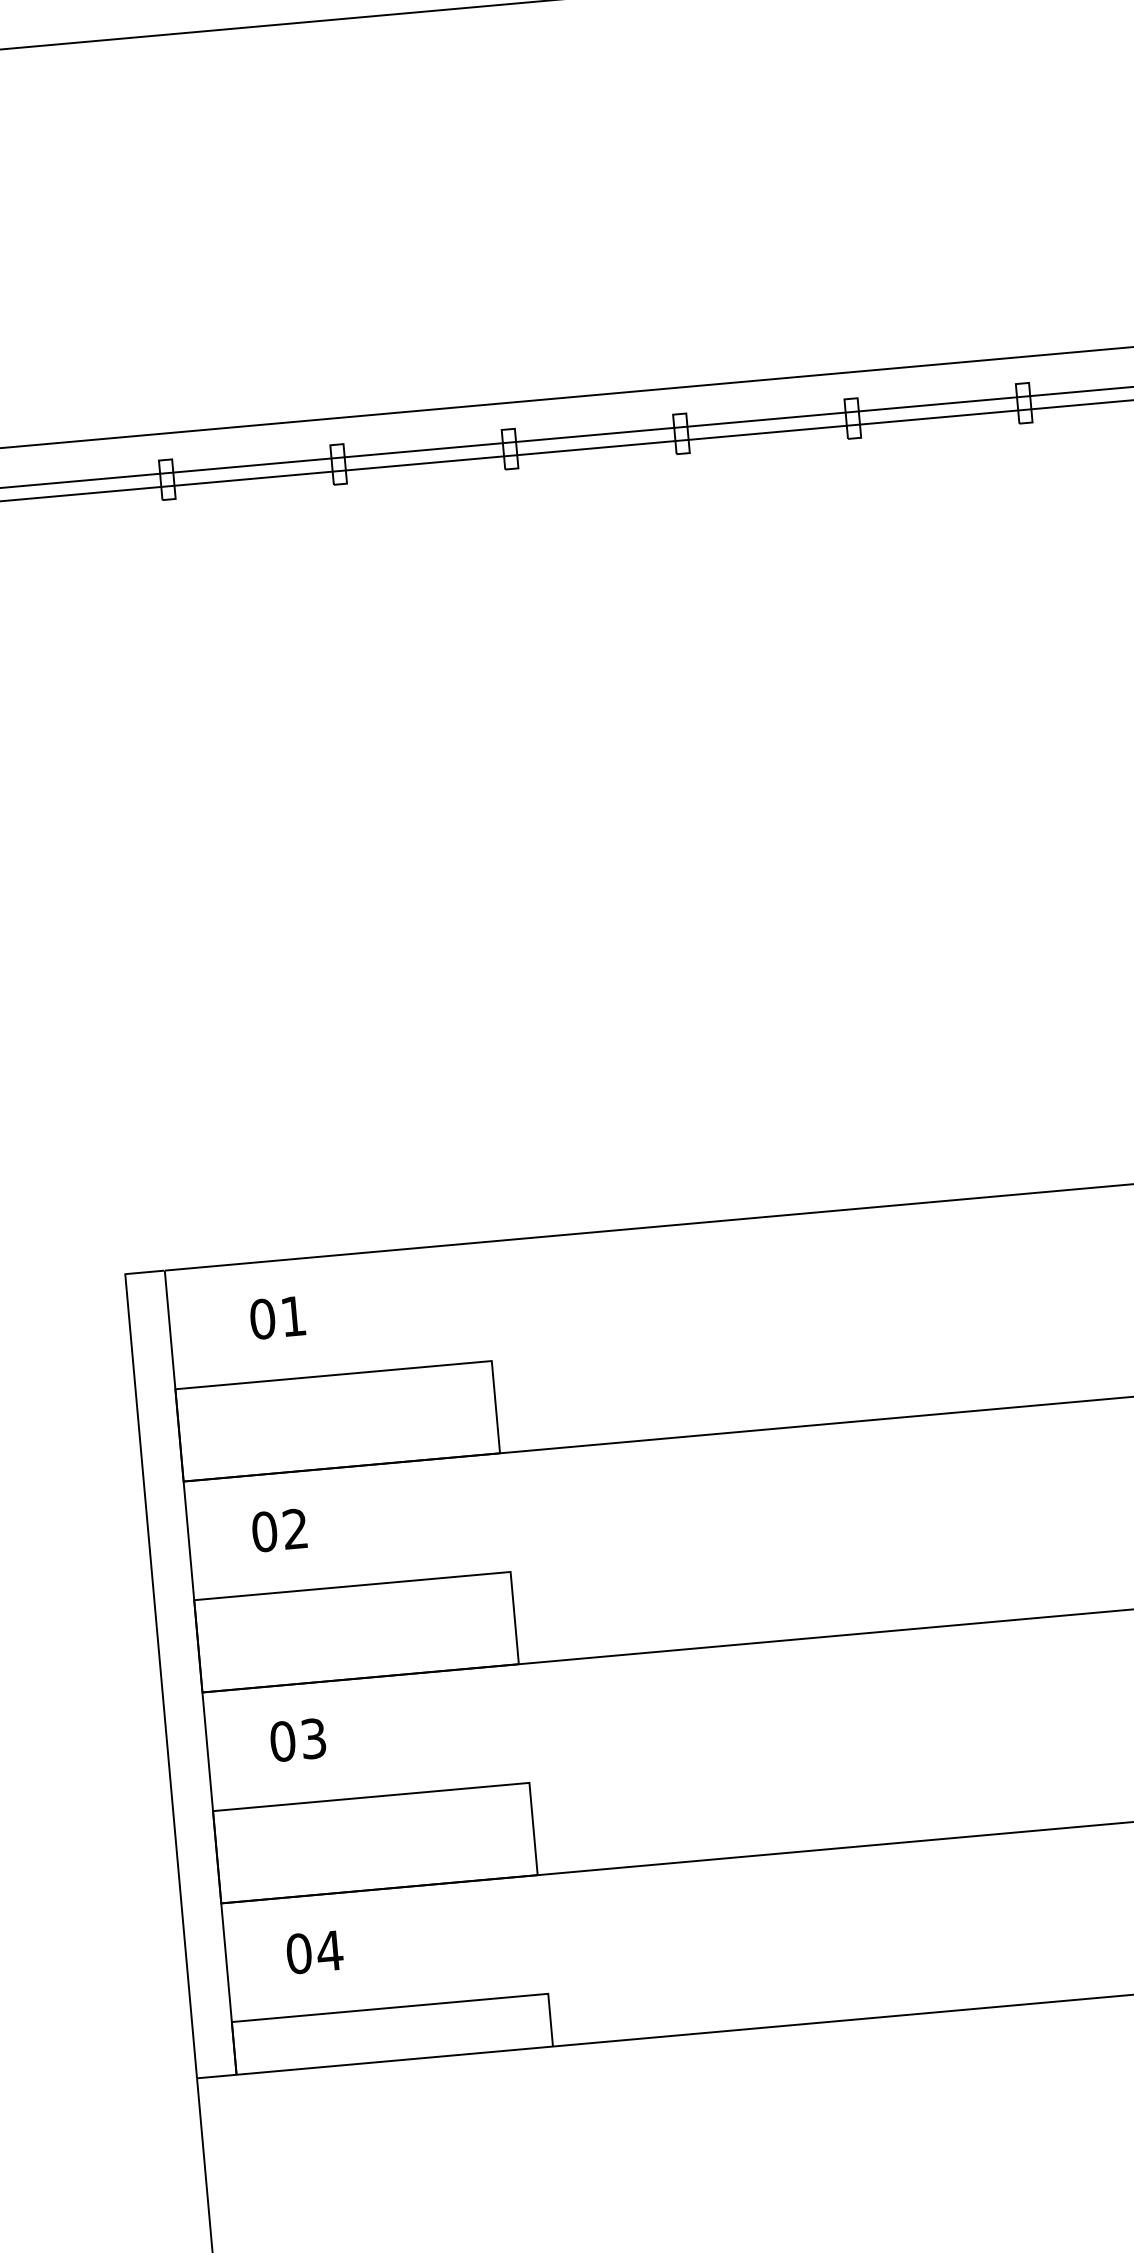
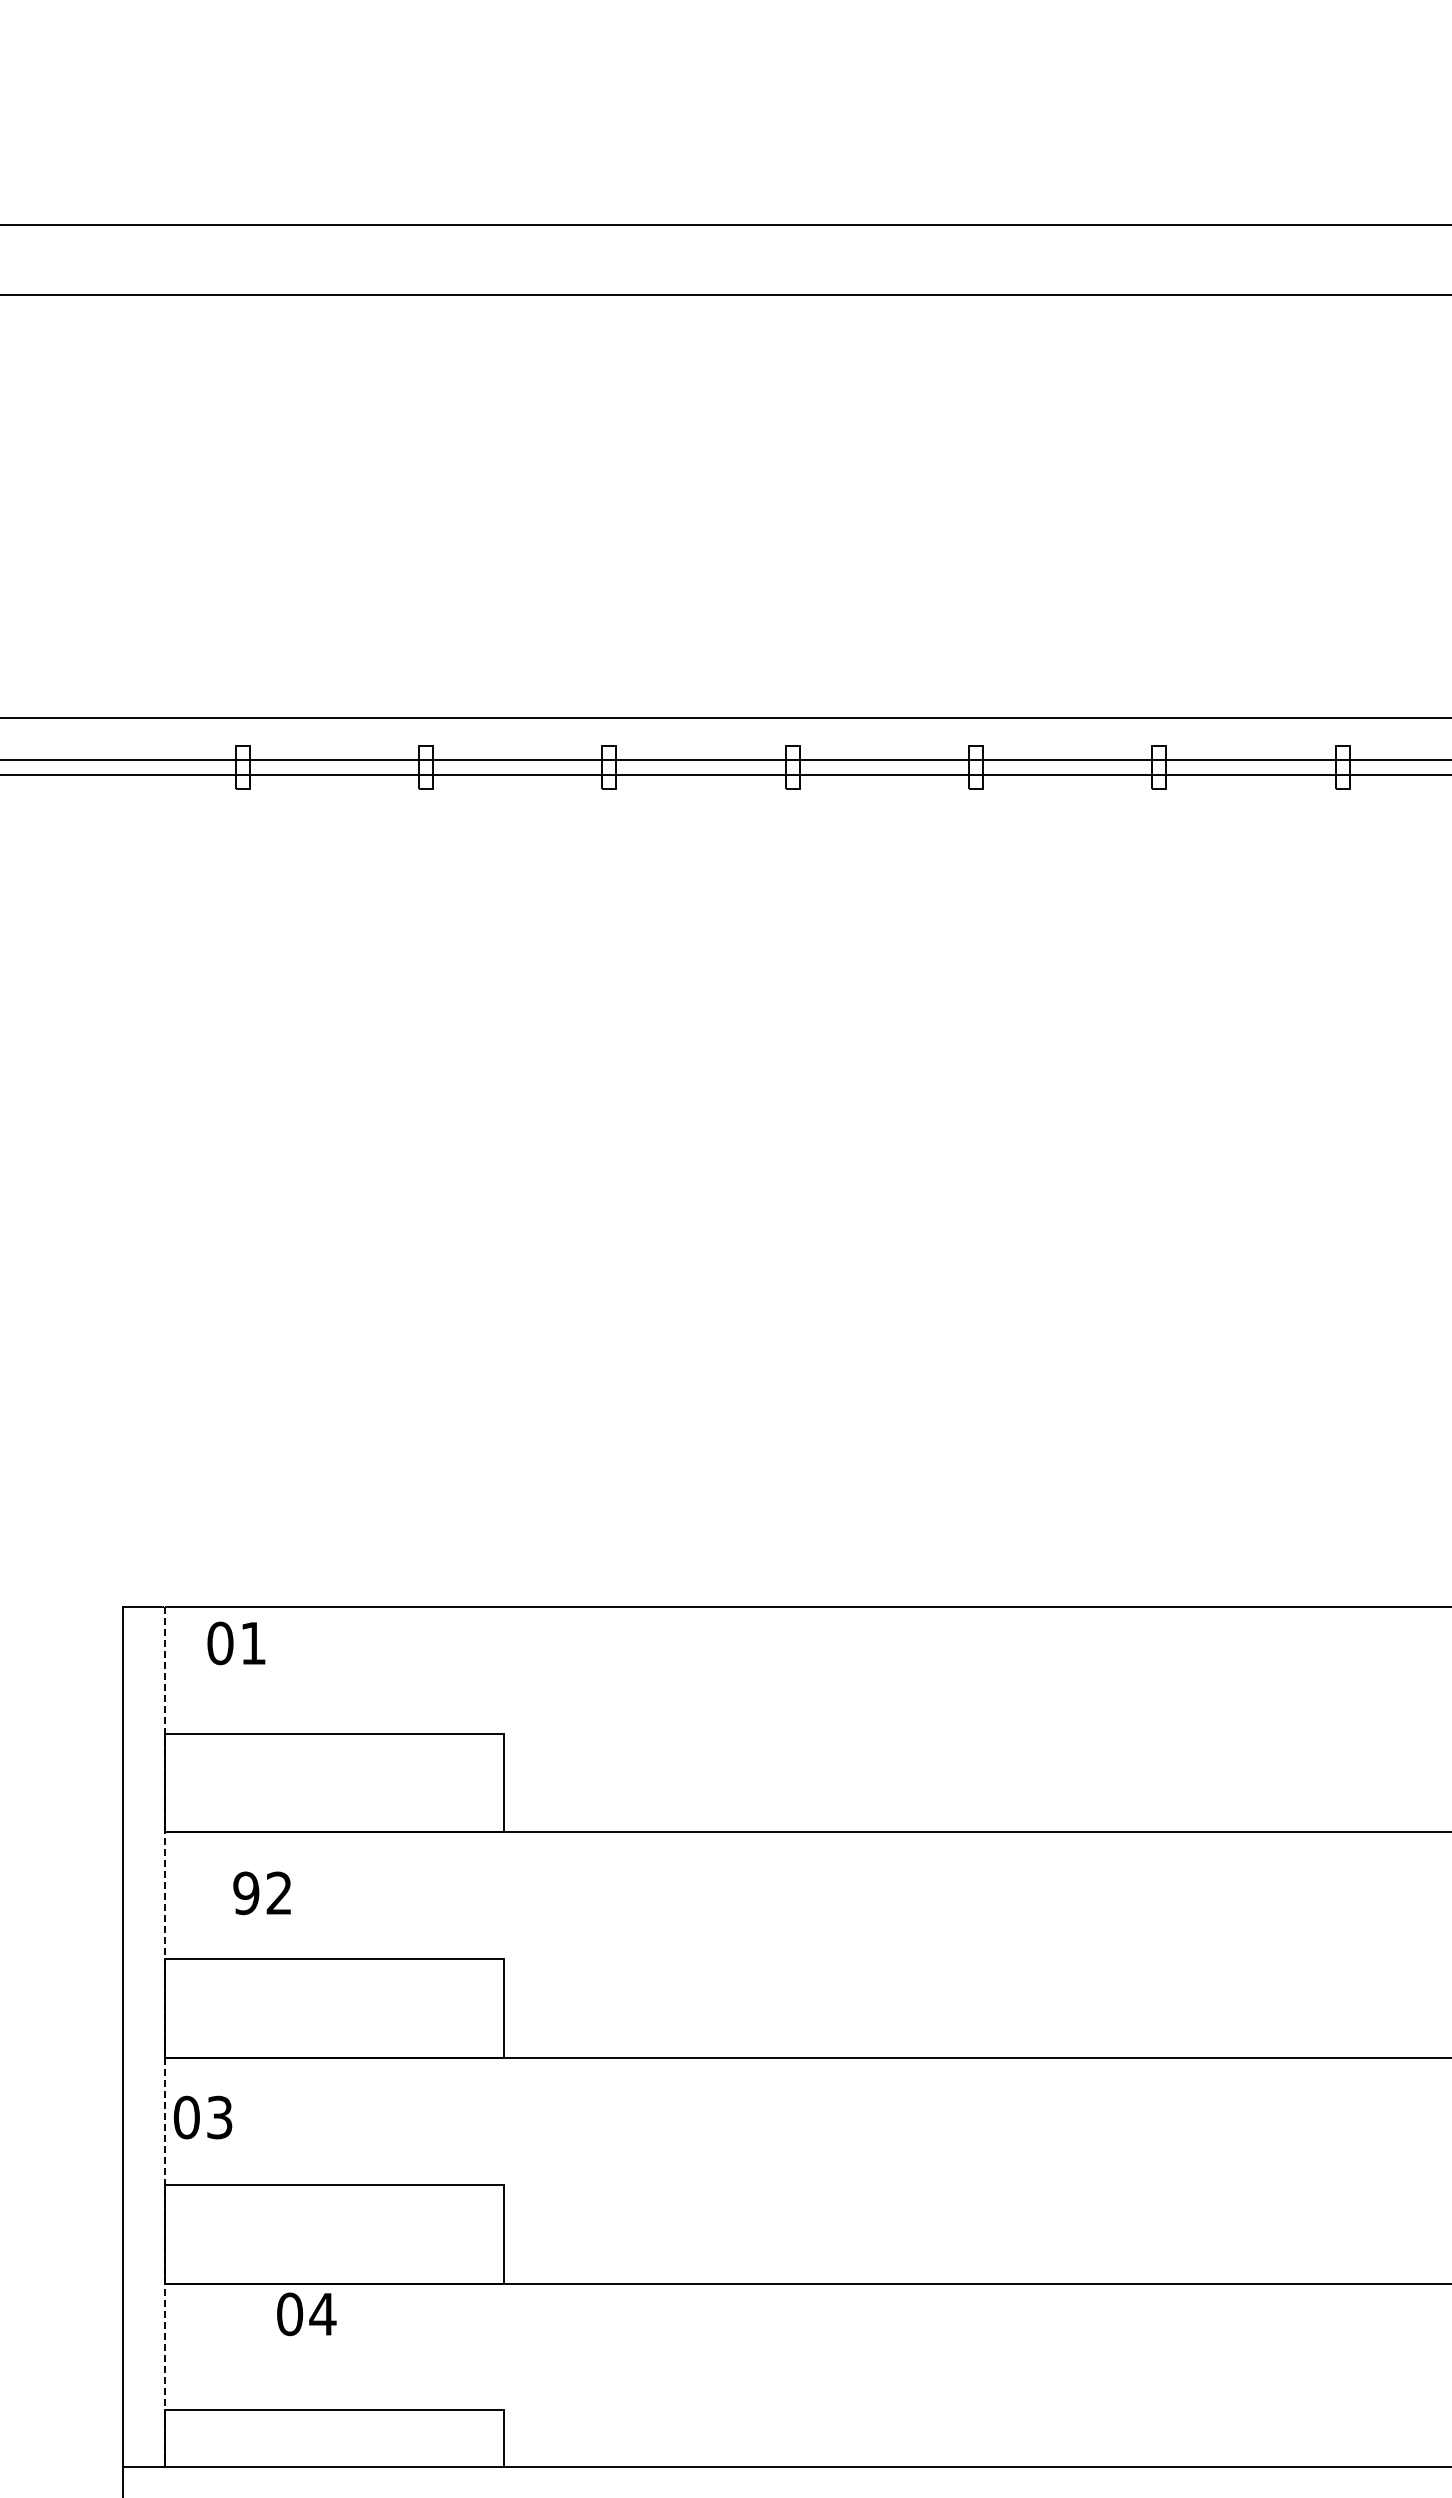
text: (277, 1317) -> (236, 1643), moved
text: (264, 1531) -> (246, 1893), 02 -> 92
line: (201, 1673) -> (165, 2037), solid -> dashed
text: (297, 1740) -> (202, 2117), moved
text: (314, 1952) -> (306, 2314), moved

